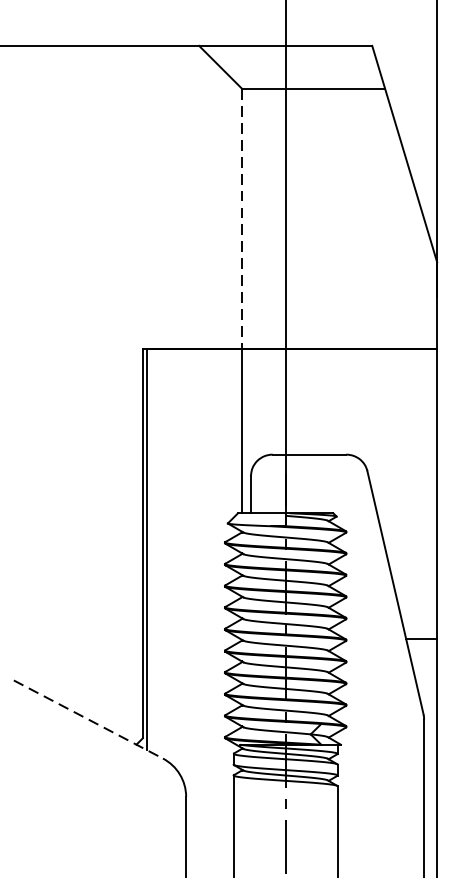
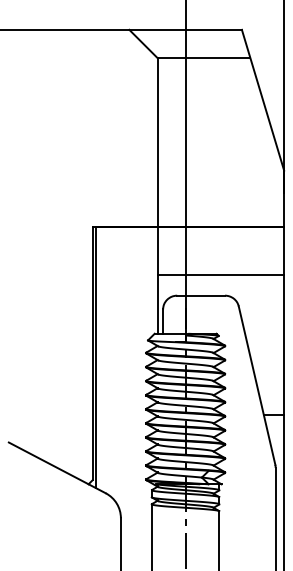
line: (242, 219) -> (157, 142), dashed -> solid
line: (339, 422) -> (220, 274), added
line: (88, 718) -> (57, 467), dashed -> solid

